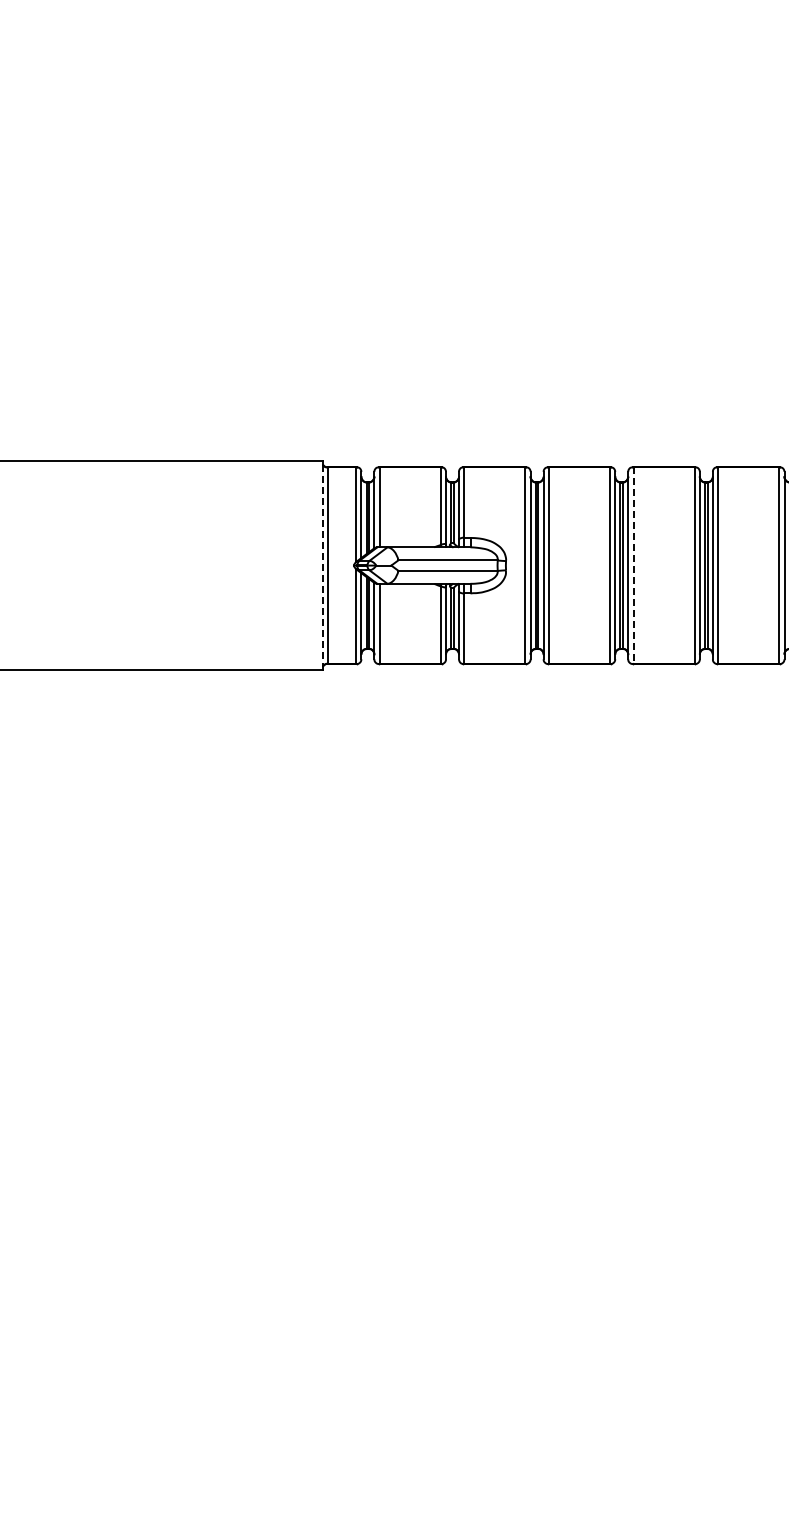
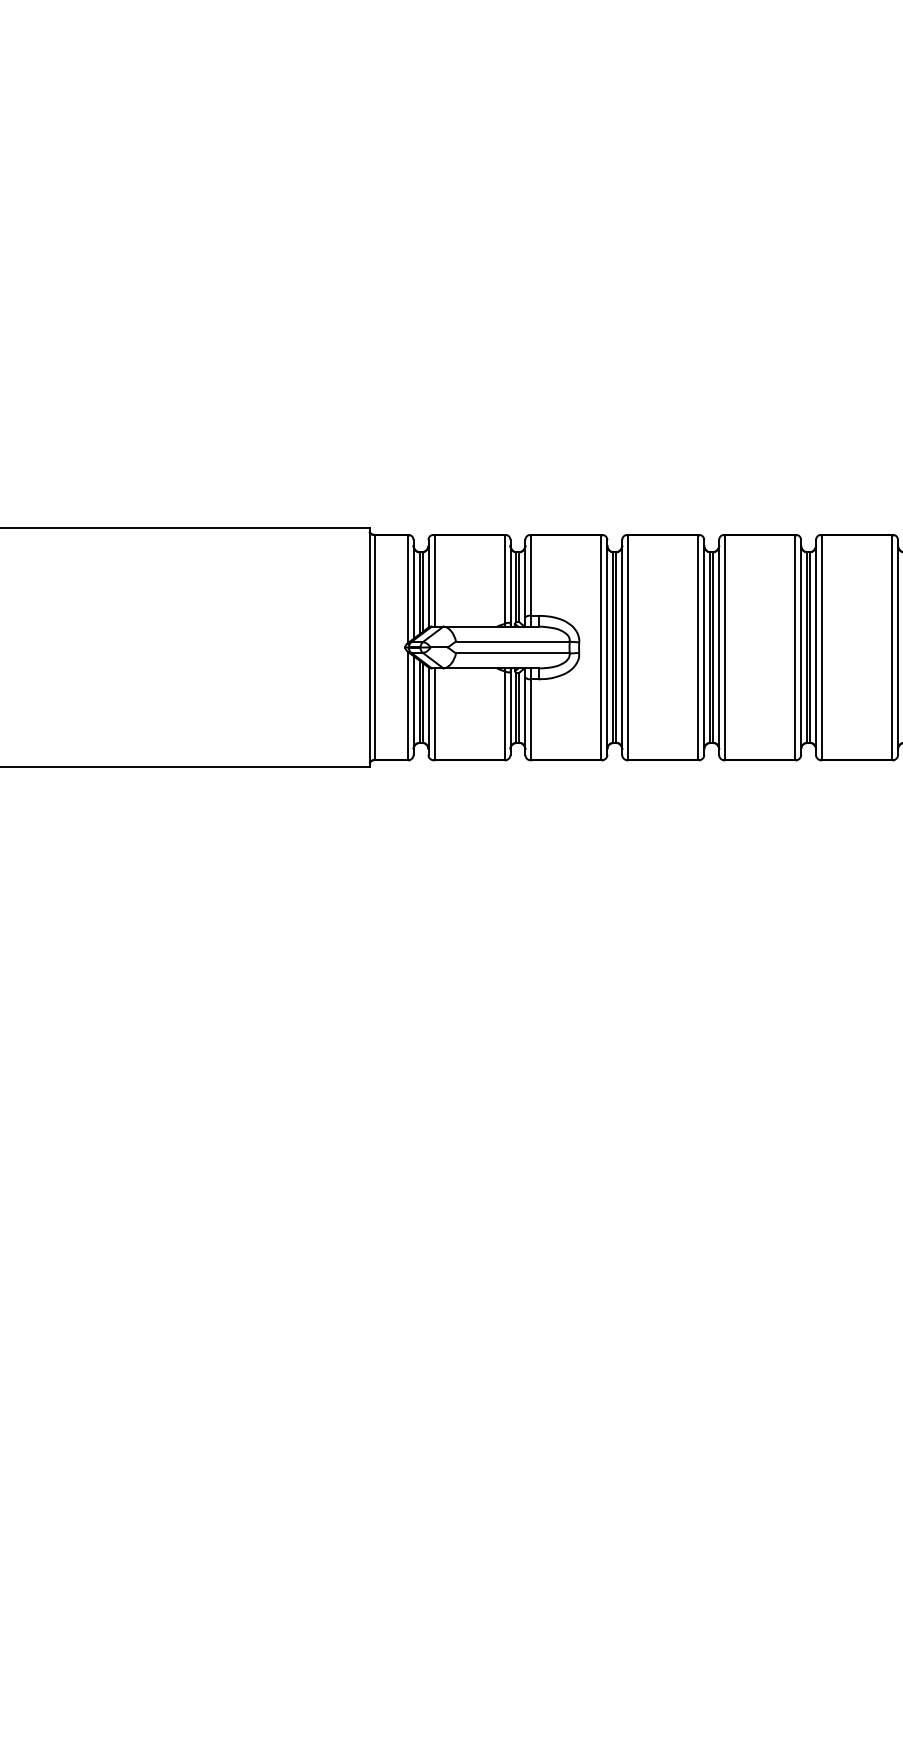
line: (322, 566) -> (369, 648), dashed -> solid
line: (633, 566) -> (725, 648), dashed -> solid

